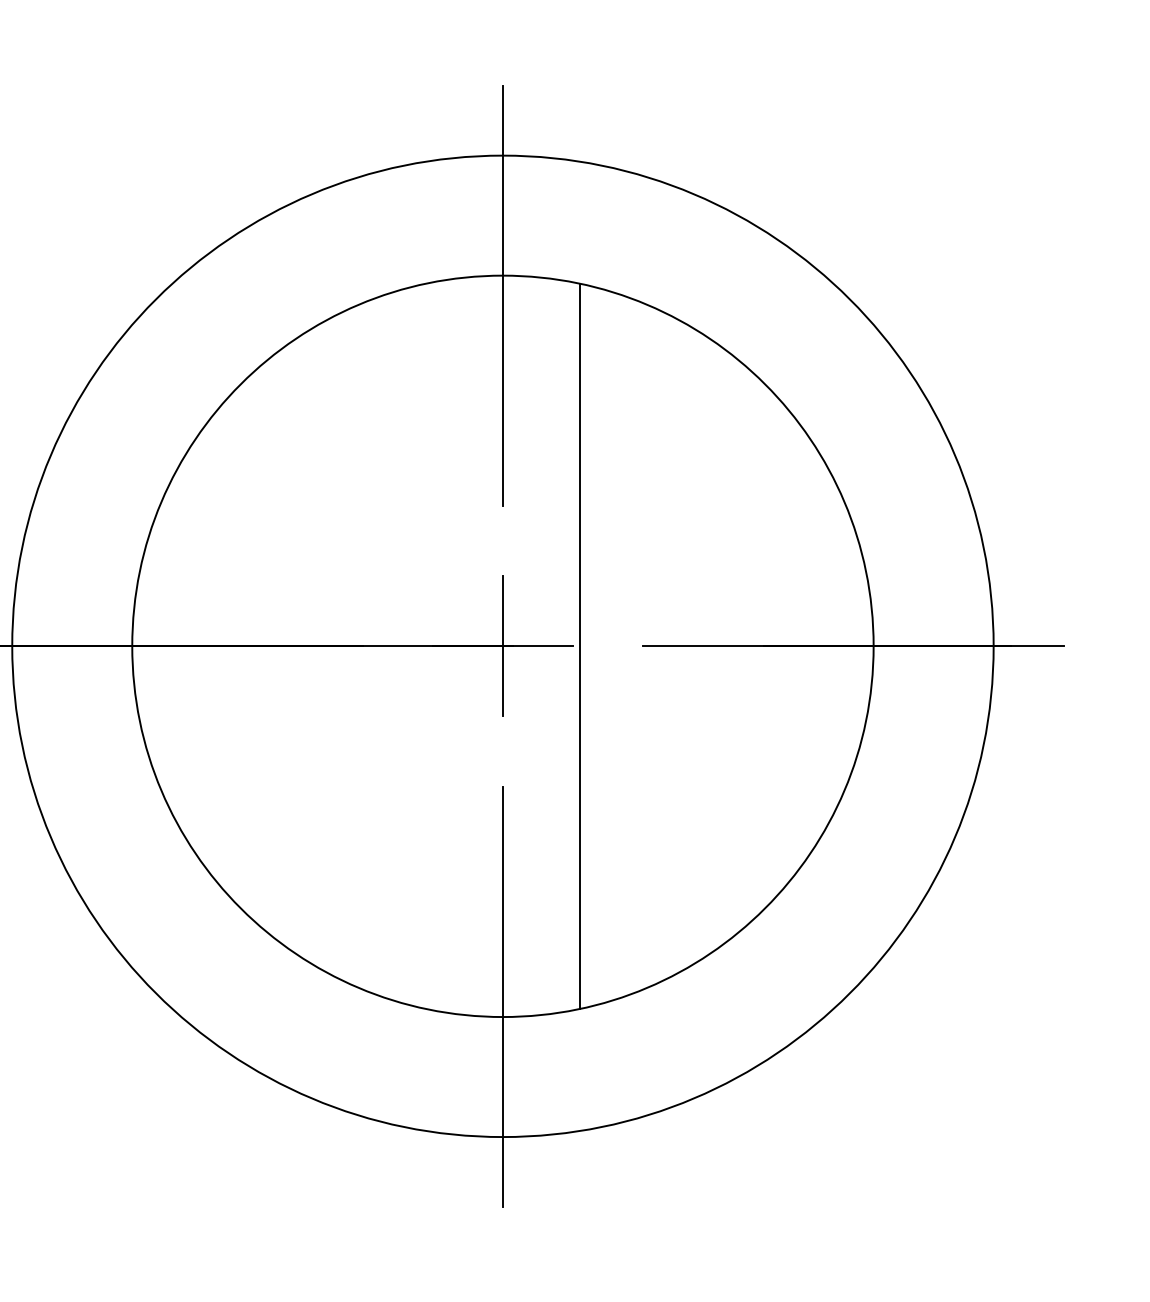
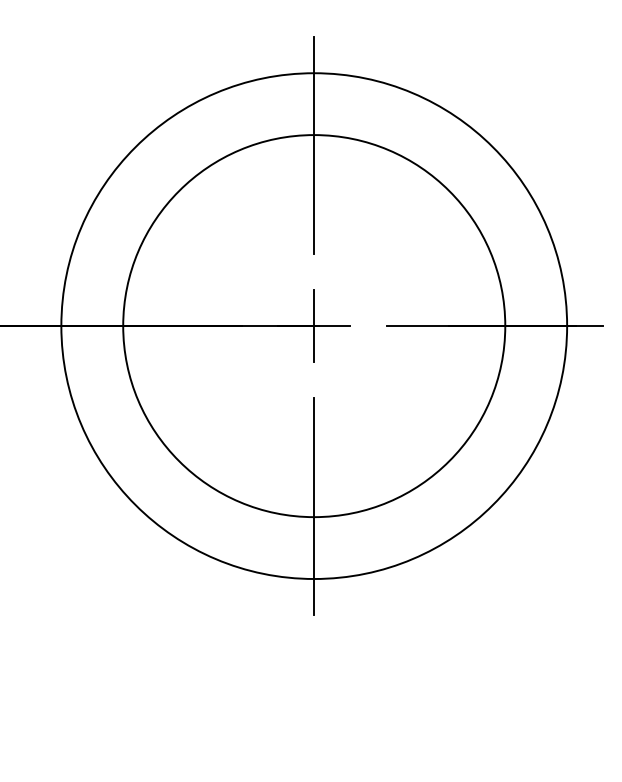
line: (579, 647) -> (353, 326), removed

